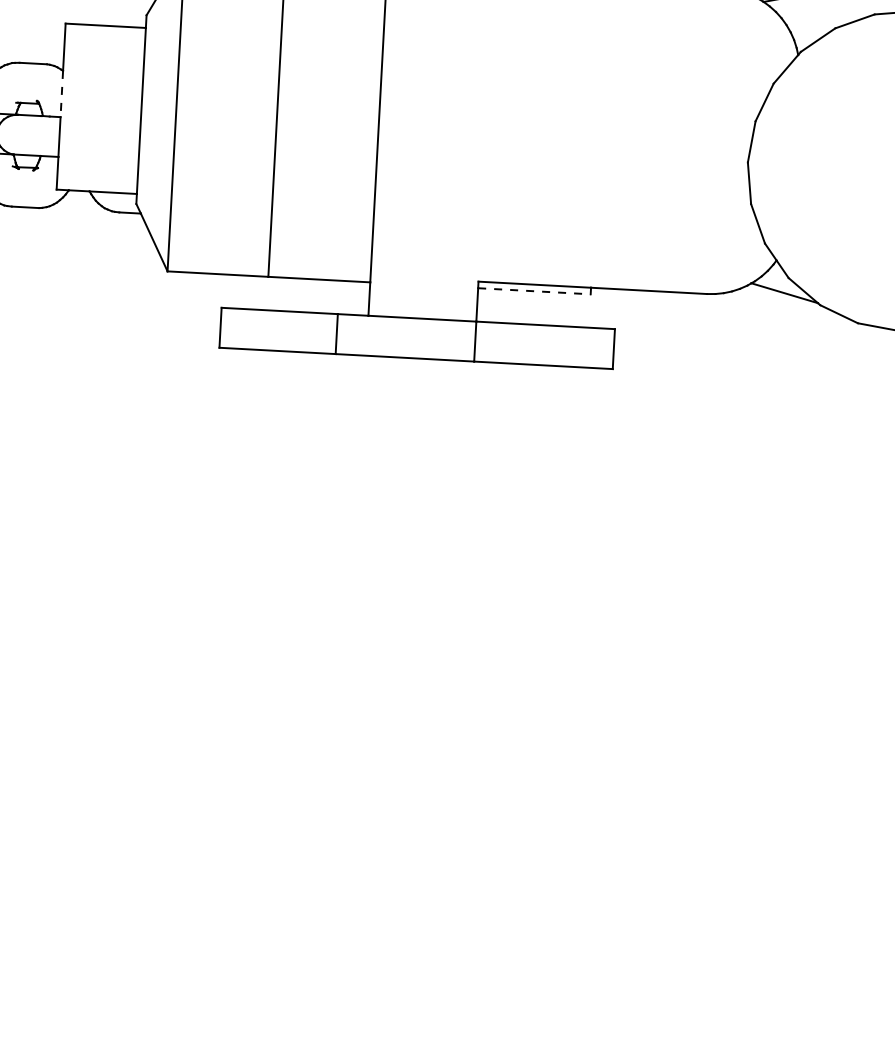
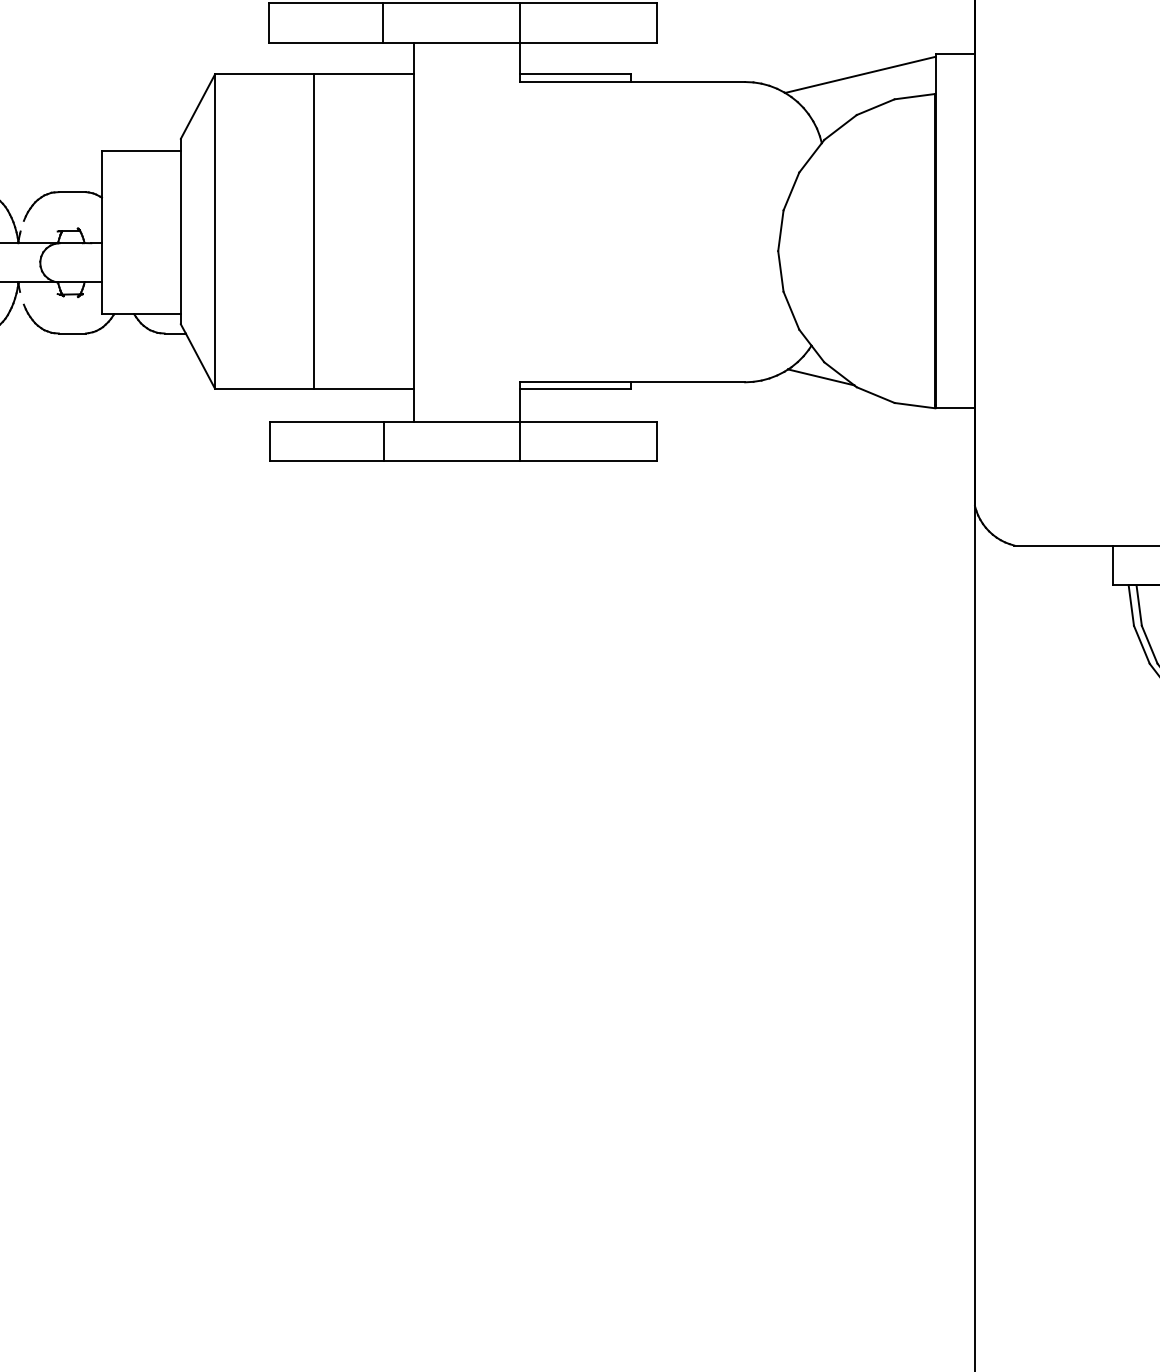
line: (61, 94) -> (101, 220), dashed -> solid
line: (535, 291) -> (576, 388), dashed -> solid

